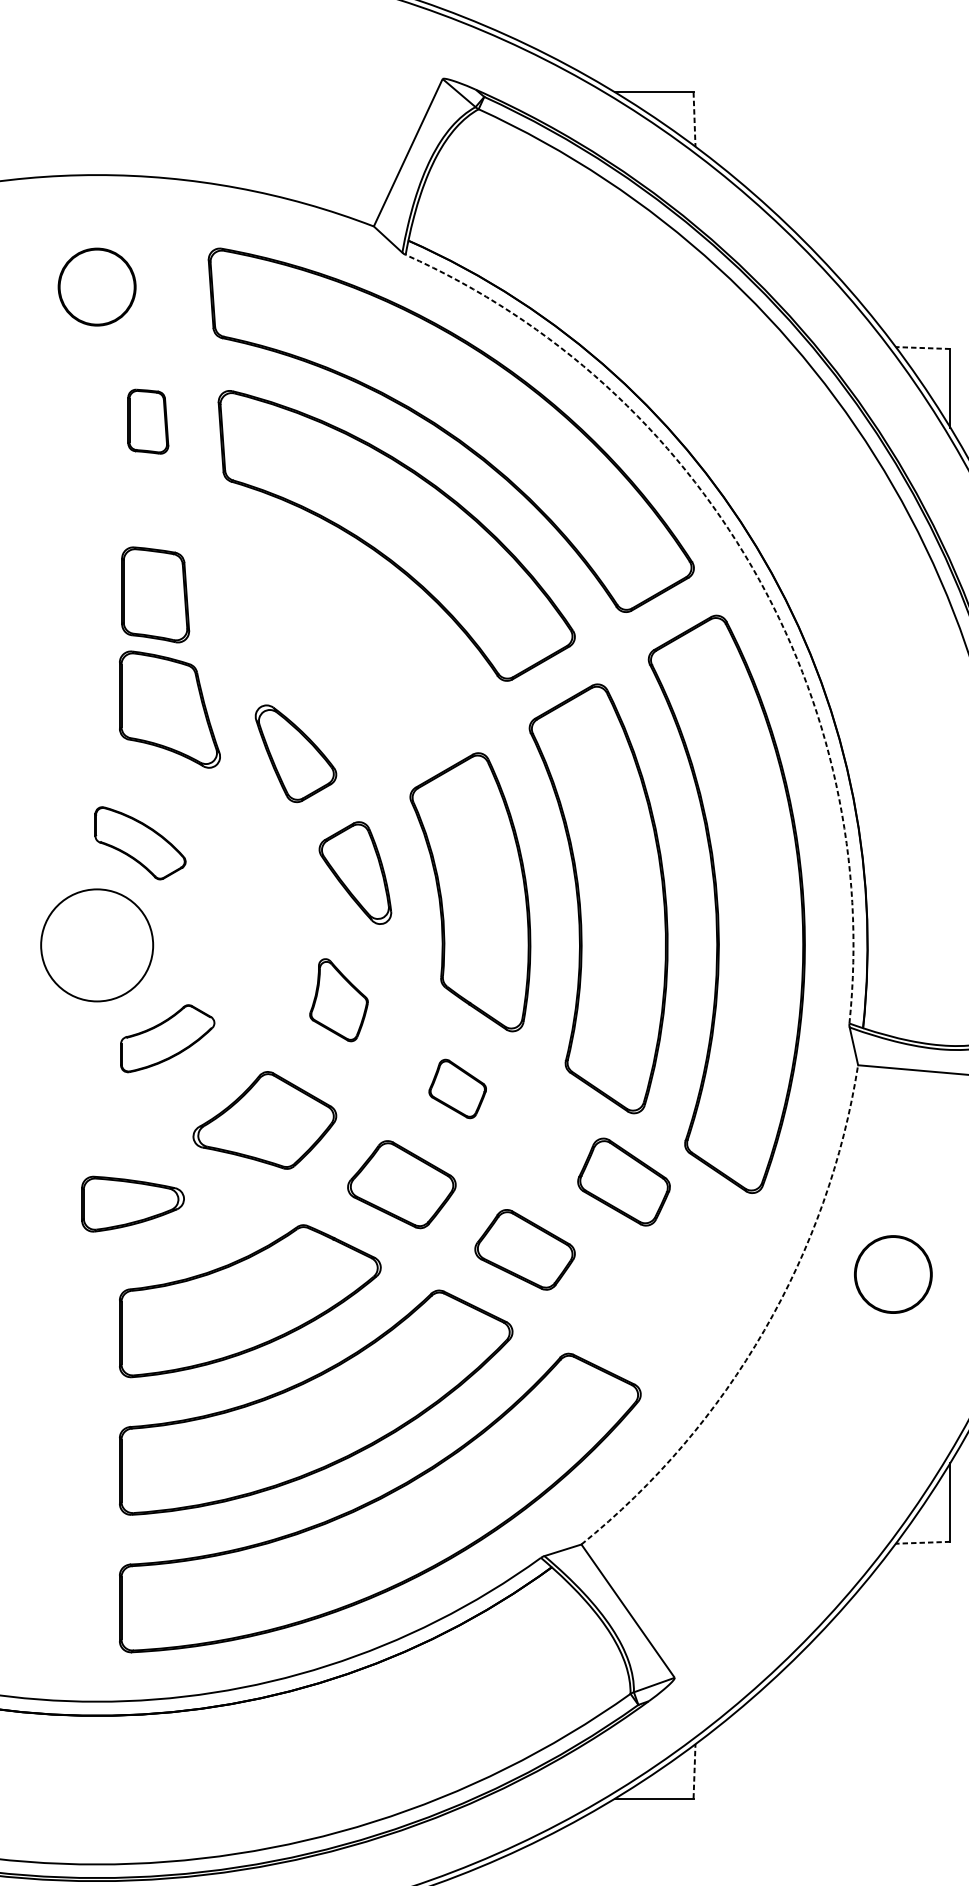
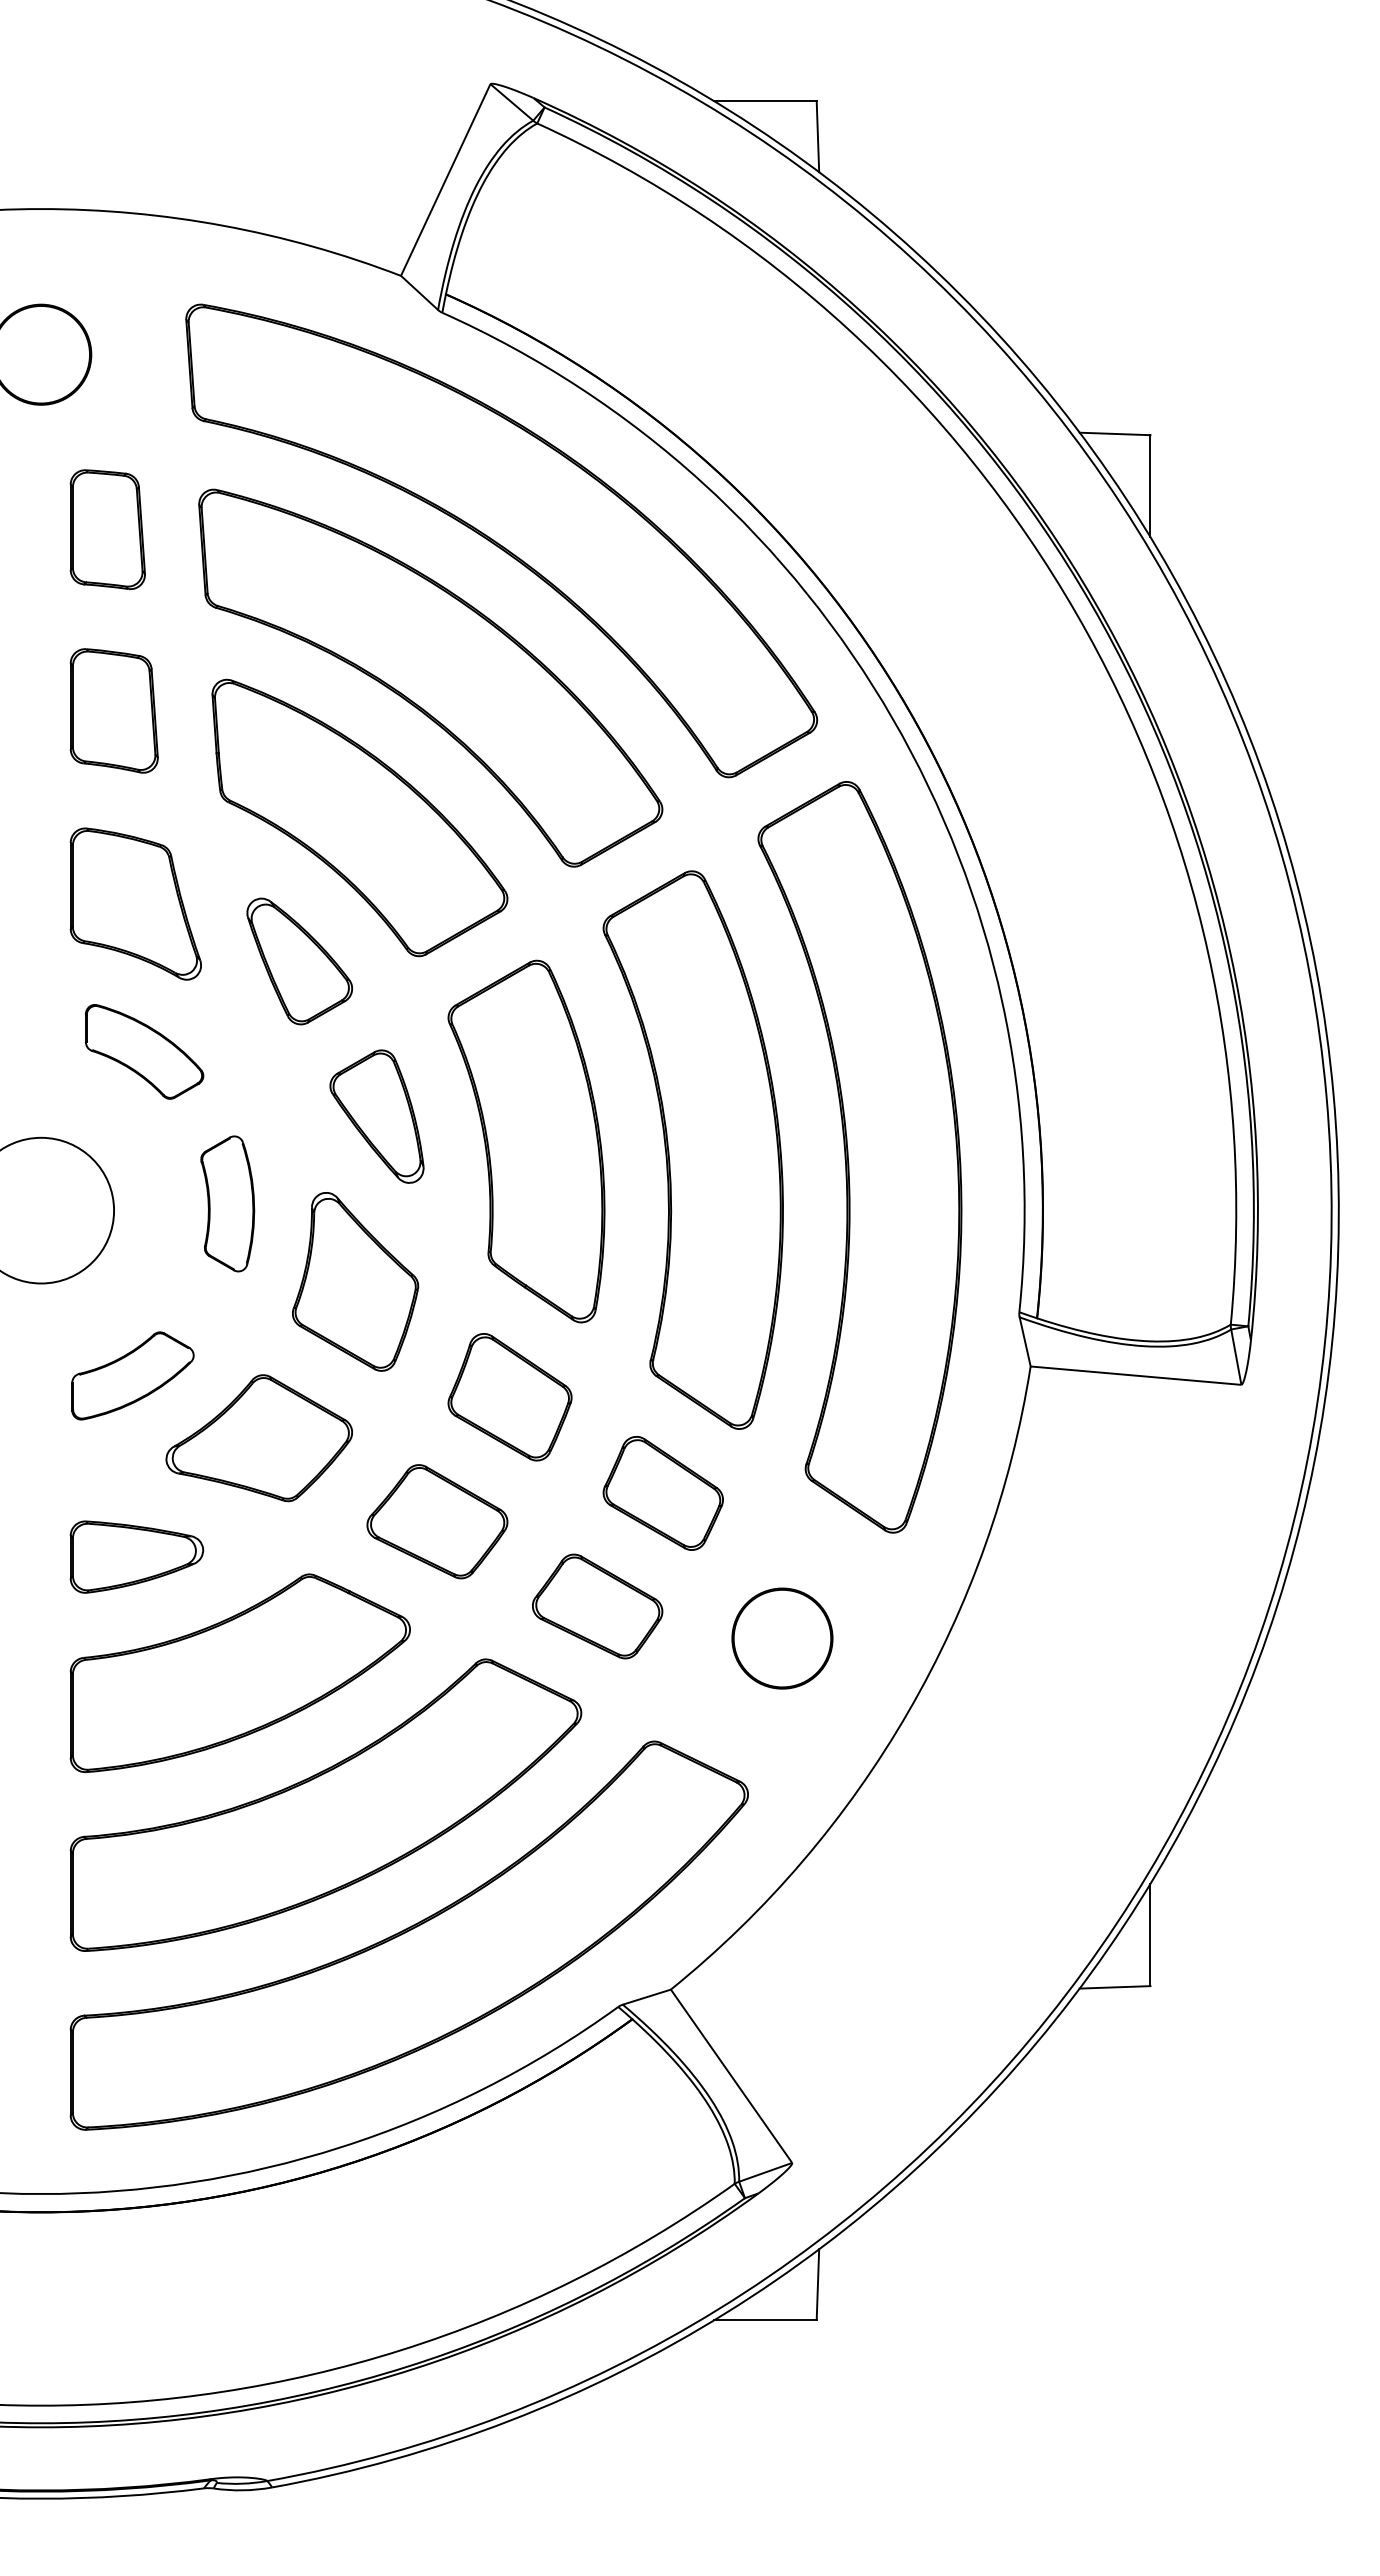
line: (694, 120) -> (817, 137), dashed -> solid
line: (922, 347) -> (1114, 433), dashed -> solid
part: (148, 421) -> (107, 529), size x1.43
arc: (751, 566) -> (892, 718), dashed -> solid
part: (155, 594) -> (113, 710), moved
part: (341, 643) -> (359, 817), added
part: (140, 843) -> (144, 1051), moved
part: (240, 939) -> (227, 1203), added
part: (338, 999) -> (355, 1281), size x1.67
part: (167, 1038) -> (132, 1375), moved
part: (457, 1089) -> (509, 1397), size x1.67
part: (623, 1182) -> (662, 1493), moved
part: (132, 1203) -> (136, 1556), moved
circle: (893, 1274) -> (782, 1638), moved
arc: (764, 1330) -> (908, 1711), dashed -> solid
line: (922, 1542) -> (1114, 1987), dashed -> solid
line: (694, 1771) -> (817, 2284), dashed -> solid

